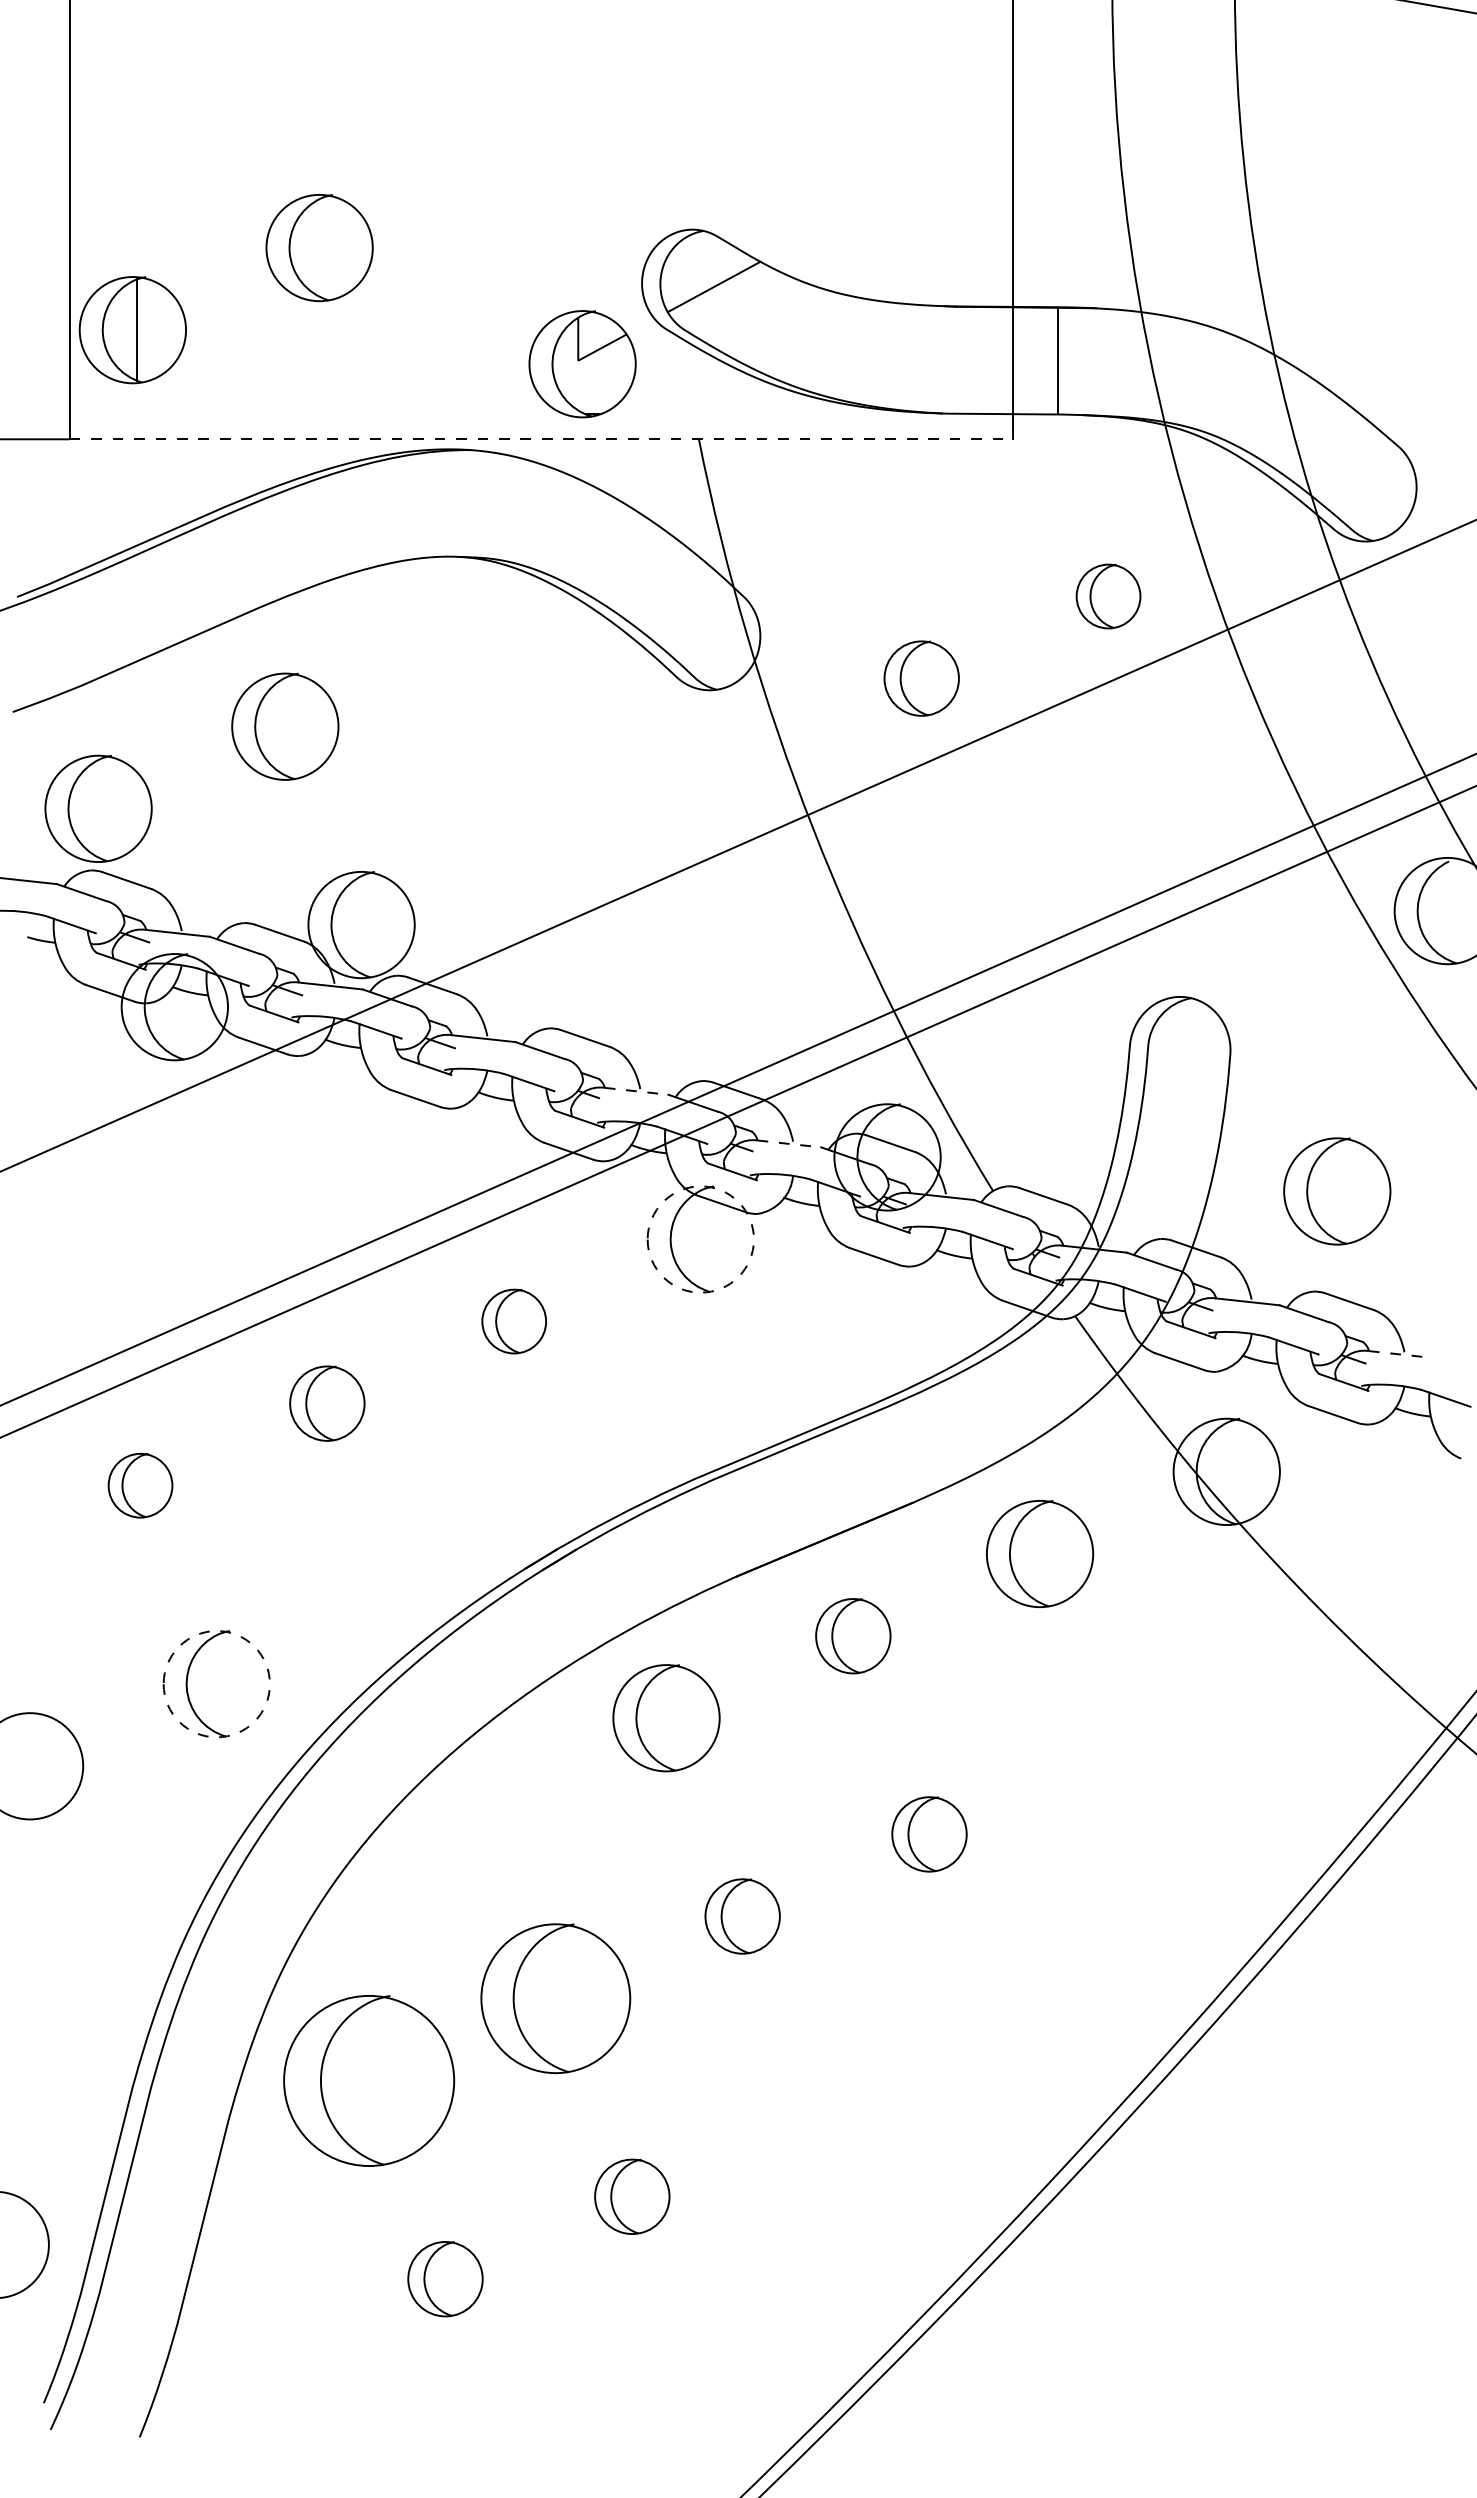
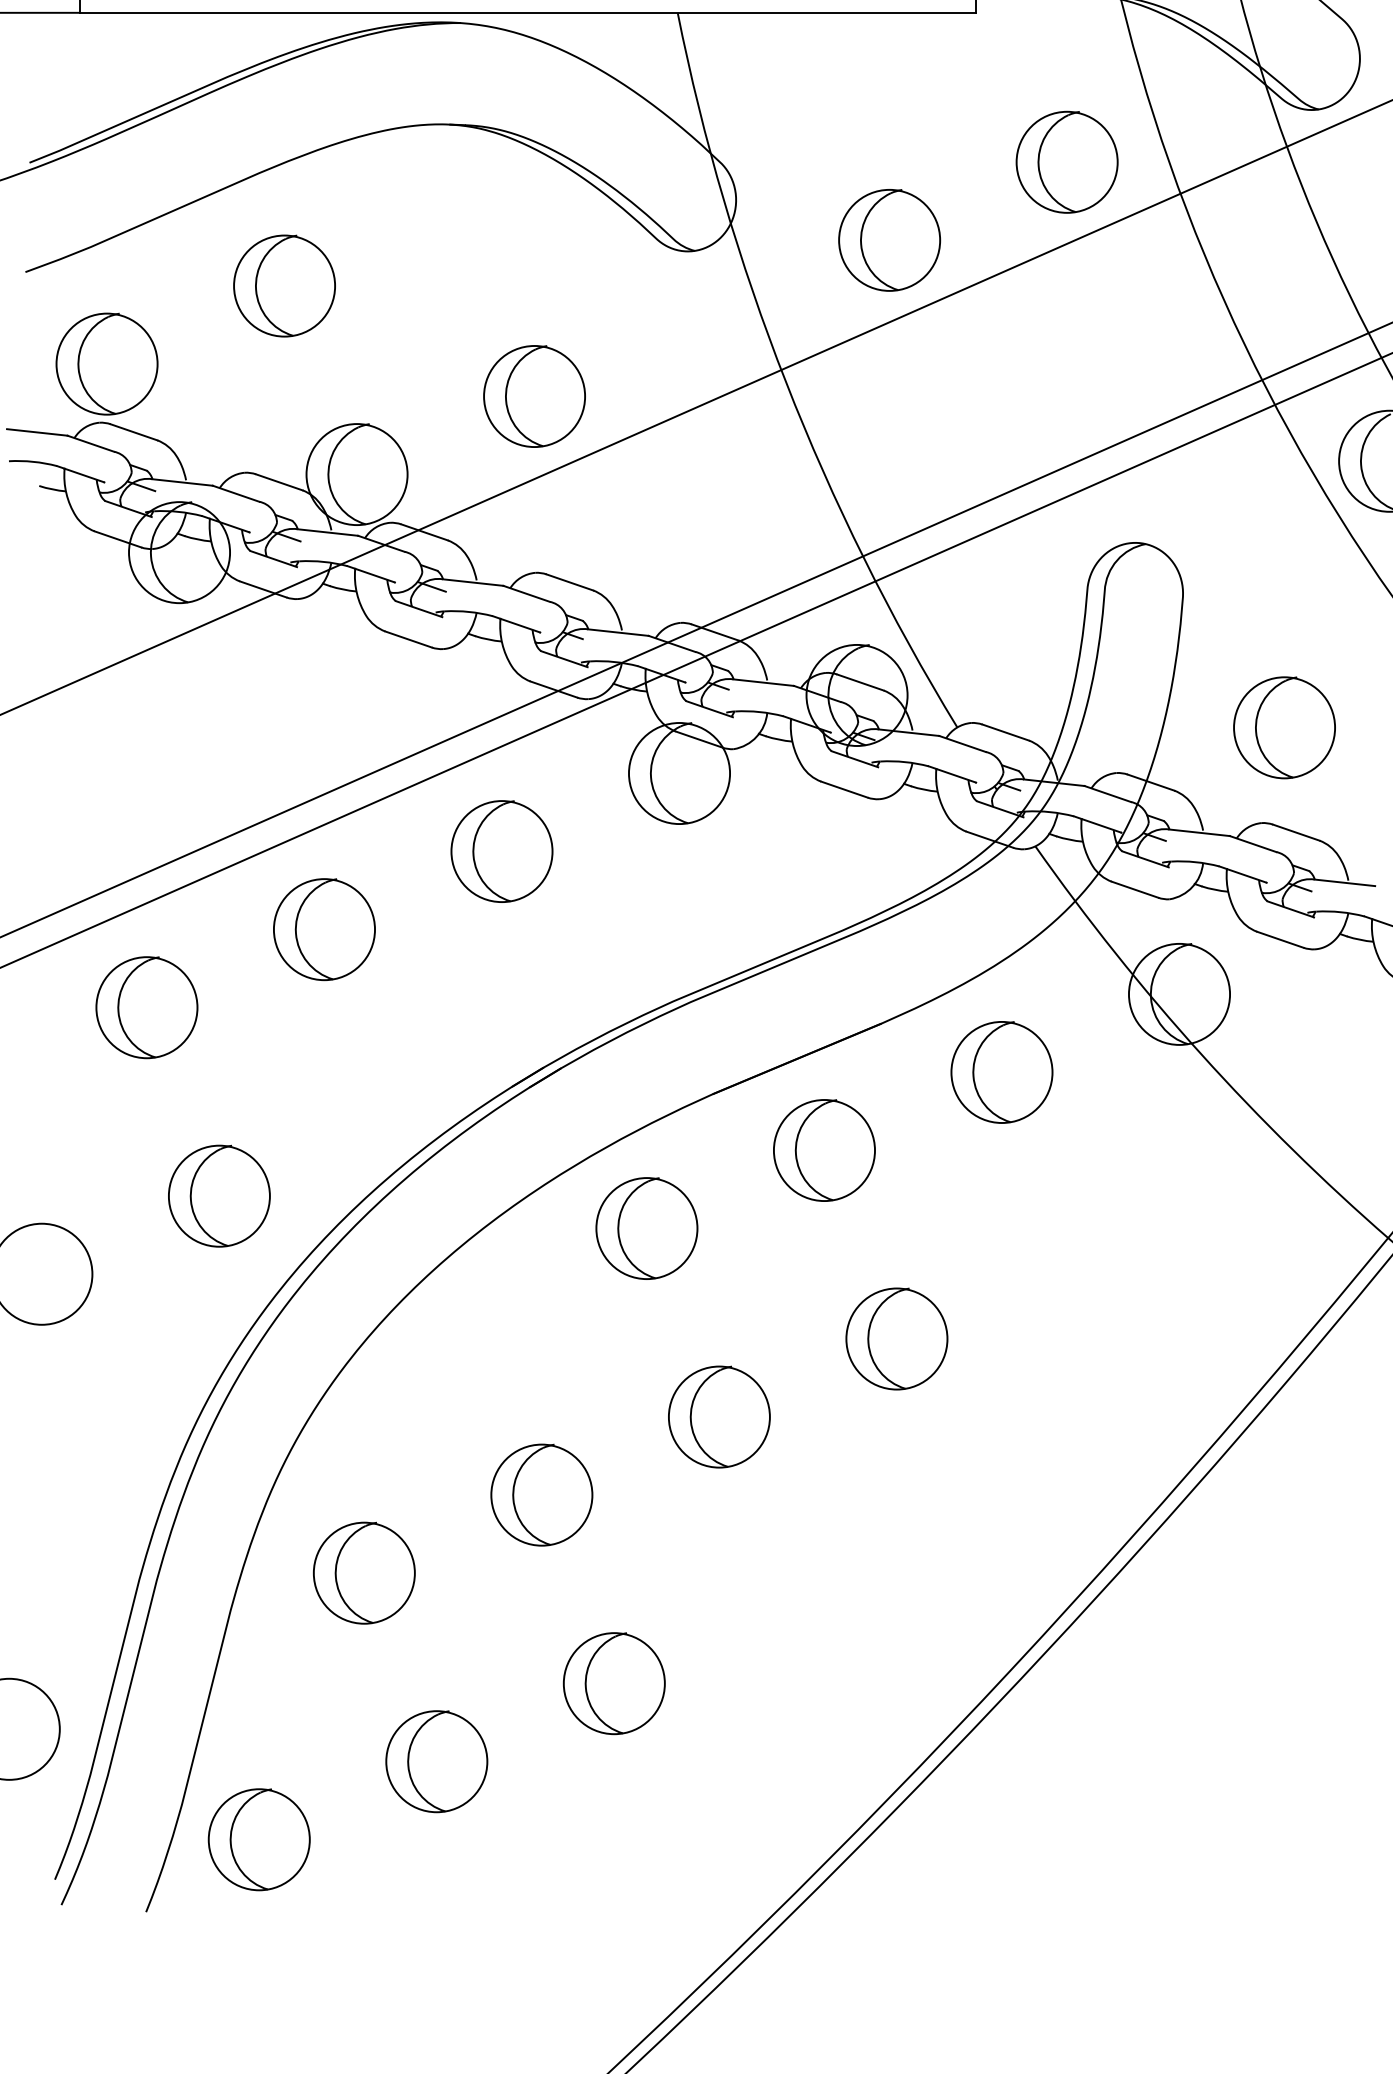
line: (541, 439) -> (528, 13), dashed -> solid
part: (1108, 596) -> (1067, 162), size x1.67
part: (921, 678) -> (889, 240), size x1.43
part: (548, 842) -> (534, 396), added
line: (637, 1091) -> (619, 632), dashed -> solid
line: (789, 1144) -> (763, 683), dashed -> solid
circle: (700, 1239) -> (679, 773), dashed -> solid
part: (514, 1321) -> (502, 851), size x1.67
line: (1401, 1354) -> (1345, 882), dashed -> solid
part: (327, 1403) -> (324, 929), size x1.43
part: (140, 1485) -> (146, 1007), size x1.67
part: (853, 1636) -> (824, 1150), size x1.43
circle: (216, 1684) -> (219, 1196), dashed -> solid
part: (929, 1834) -> (896, 1339), size x1.43
part: (742, 1916) -> (719, 1417), size x1.43
part: (556, 1998) -> (542, 1494), size x0.71
part: (369, 2080) -> (364, 1572), size x0.62
part: (632, 2196) -> (614, 1683), size x1.43
part: (445, 2279) -> (436, 1762), size x1.43
part: (258, 2361) -> (259, 1840), added

